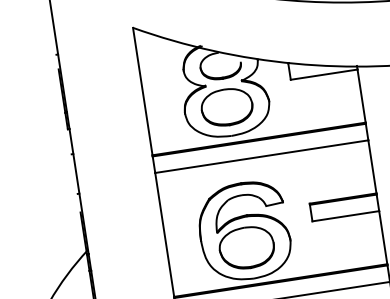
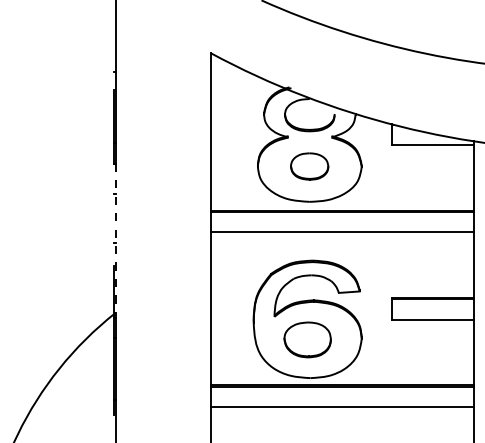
part: (226, 107) -> (309, 166), size x0.6
line: (79, 192) -> (115, 241), solid -> dashed
part: (246, 247) -> (307, 339), size x0.7

